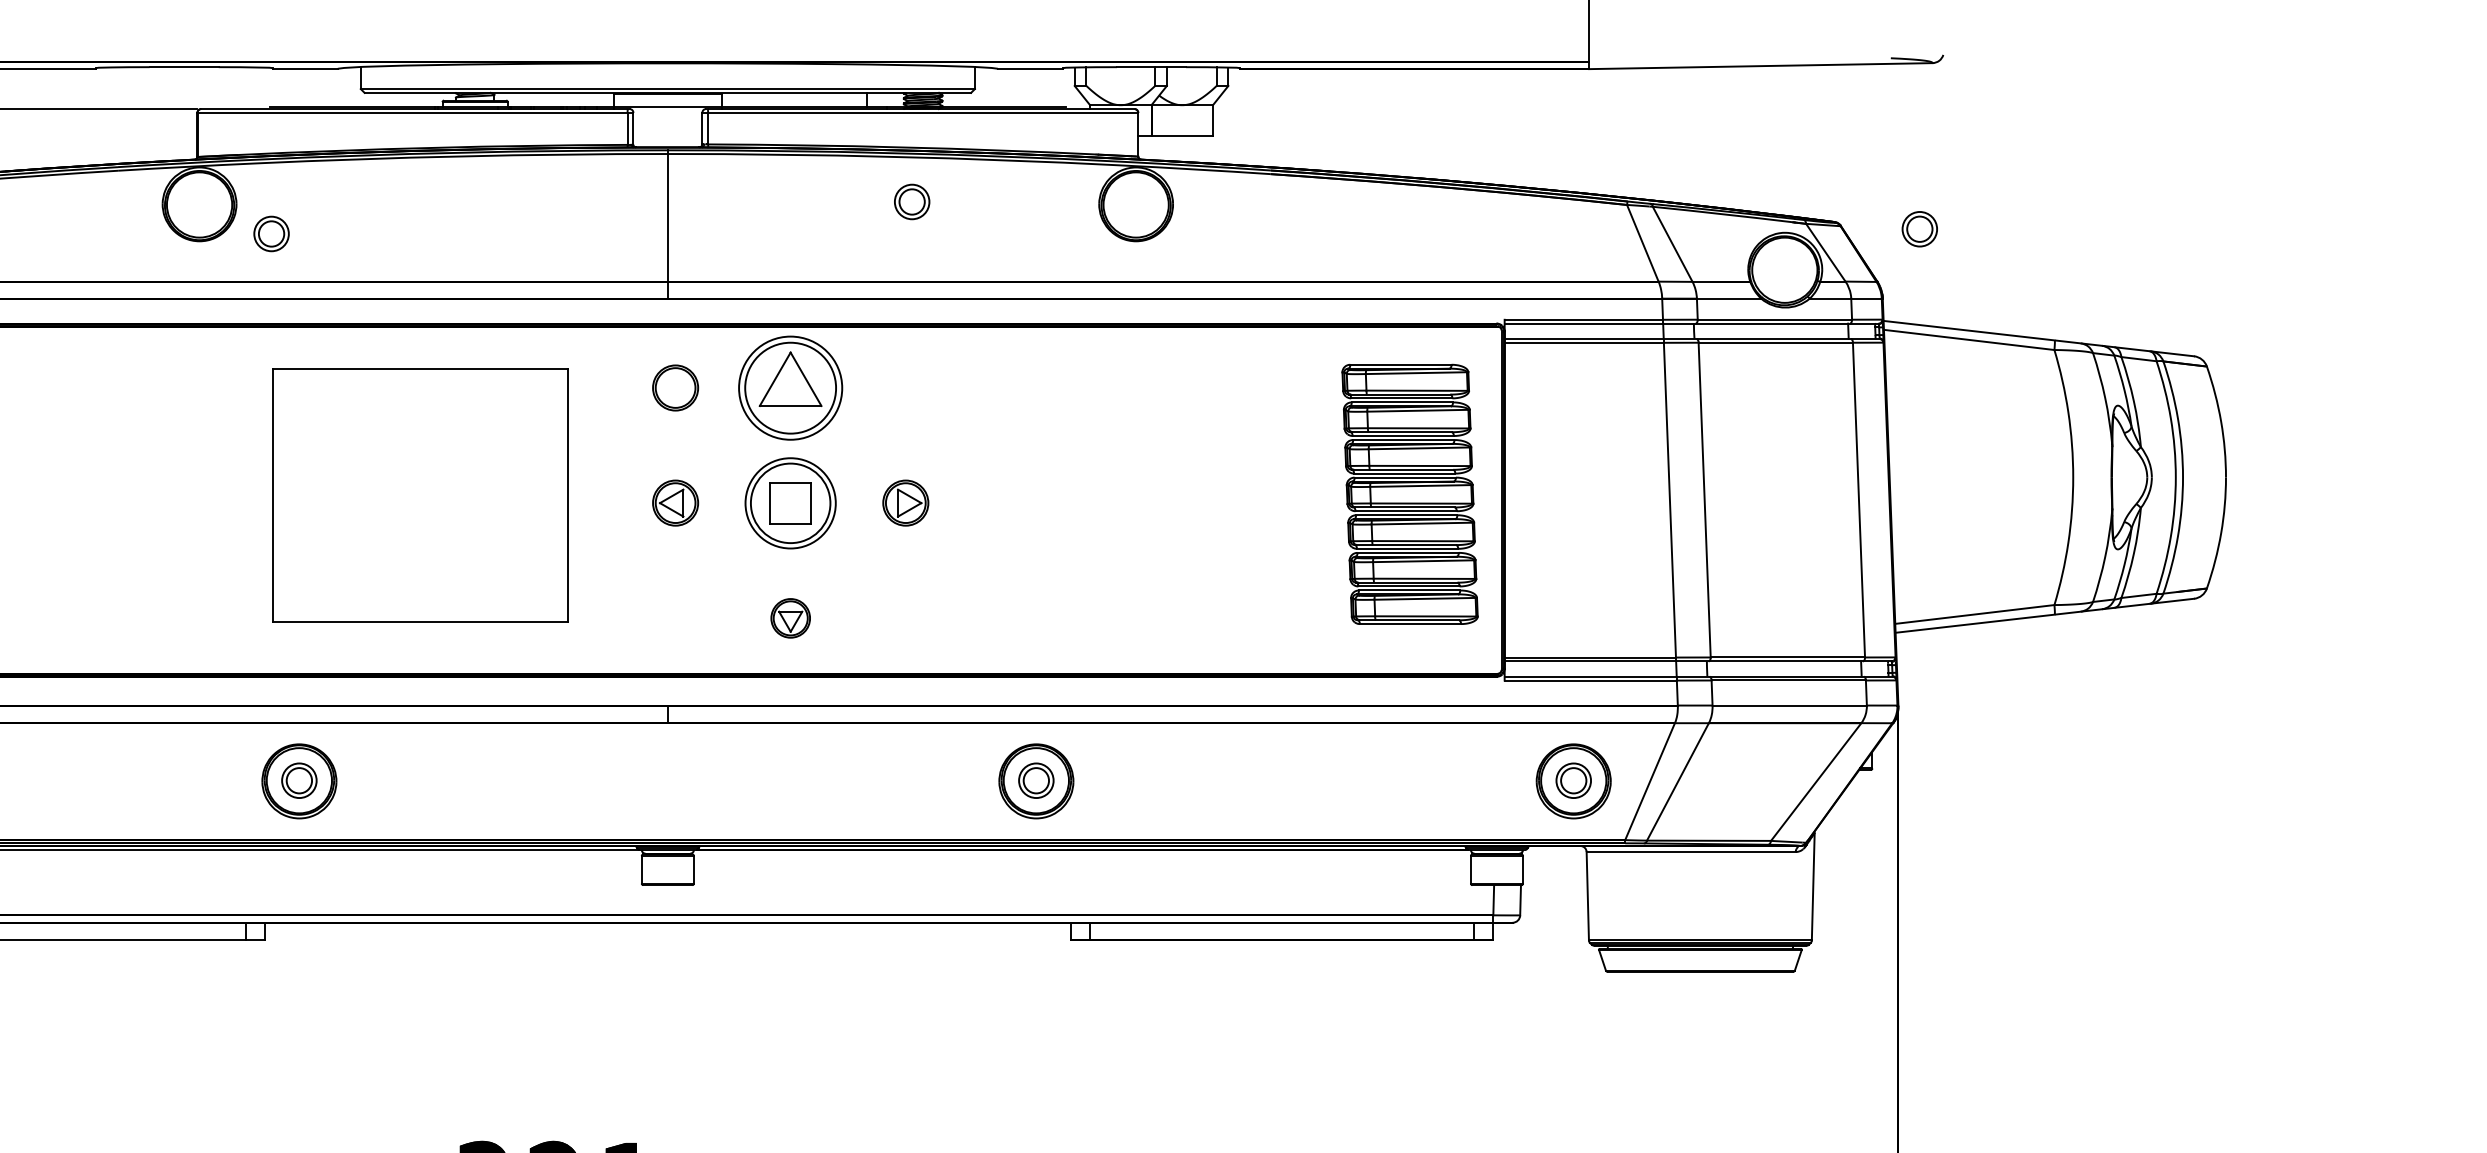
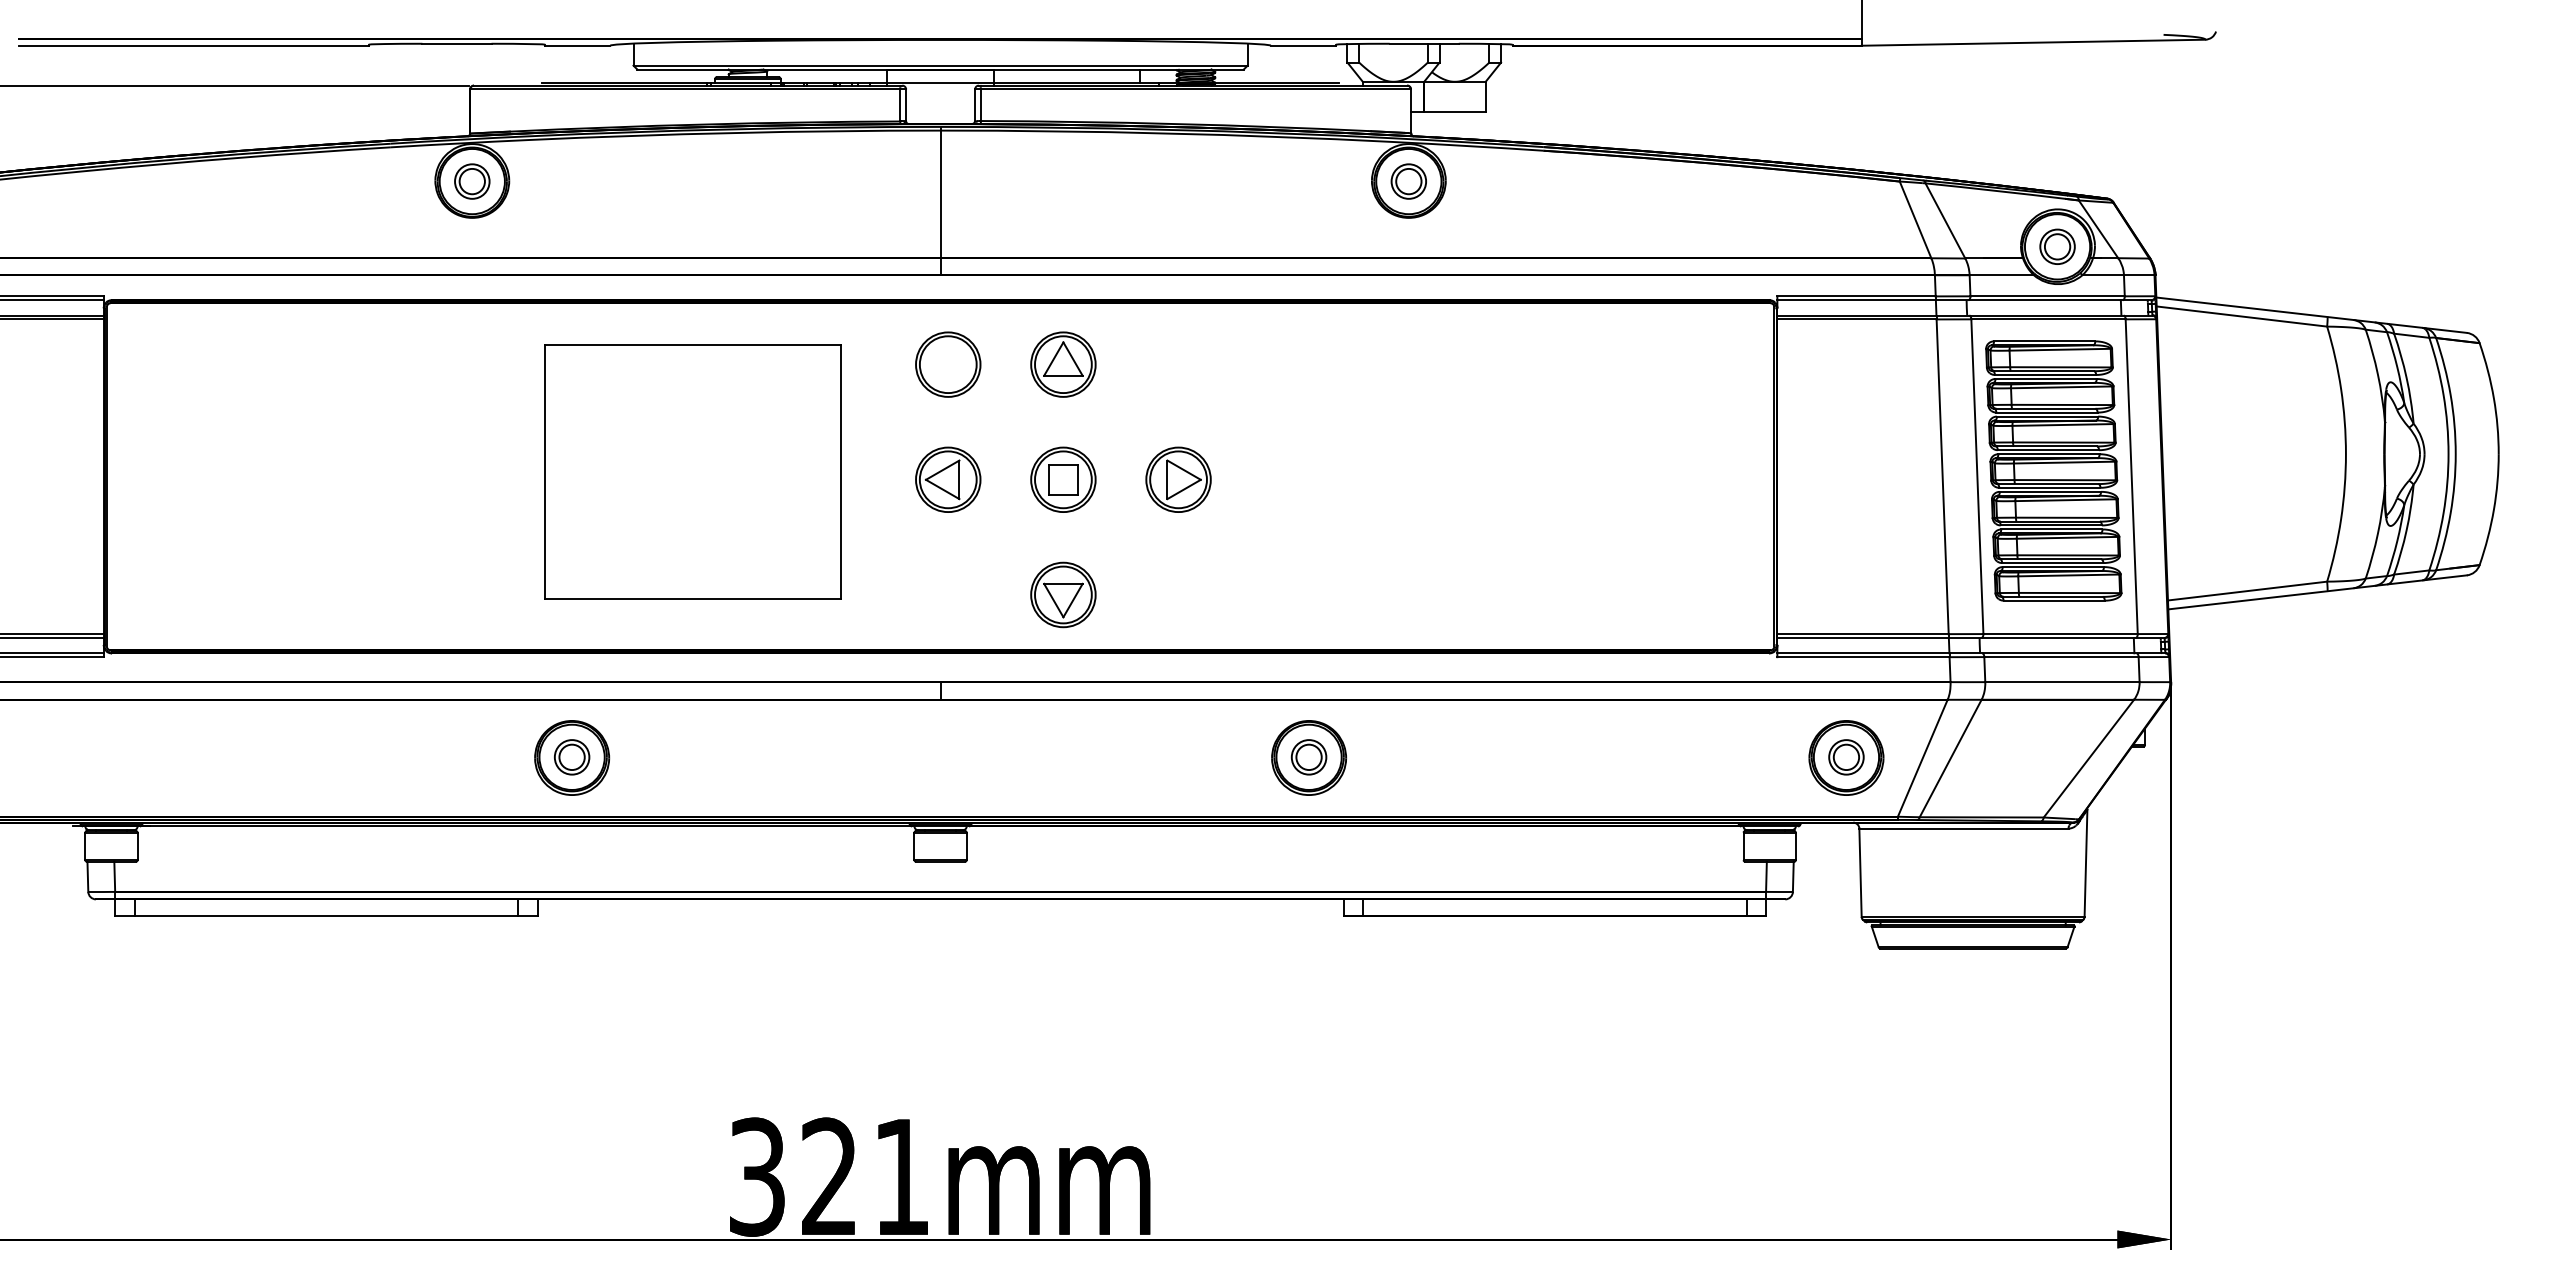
part: (911, 201) -> (1408, 181), moved
part: (1919, 228) -> (2057, 246), moved
part: (271, 233) -> (472, 181), moved
part: (675, 387) -> (948, 364), size x1.43
part: (790, 387) -> (1063, 364), size x0.62
part: (1409, 493) -> (2053, 470), moved
part: (675, 502) -> (948, 479), size x1.43
part: (790, 502) -> (1063, 479), size x0.71
part: (905, 502) -> (1178, 479), size x1.43
part: (790, 617) -> (1063, 594), size x1.67

